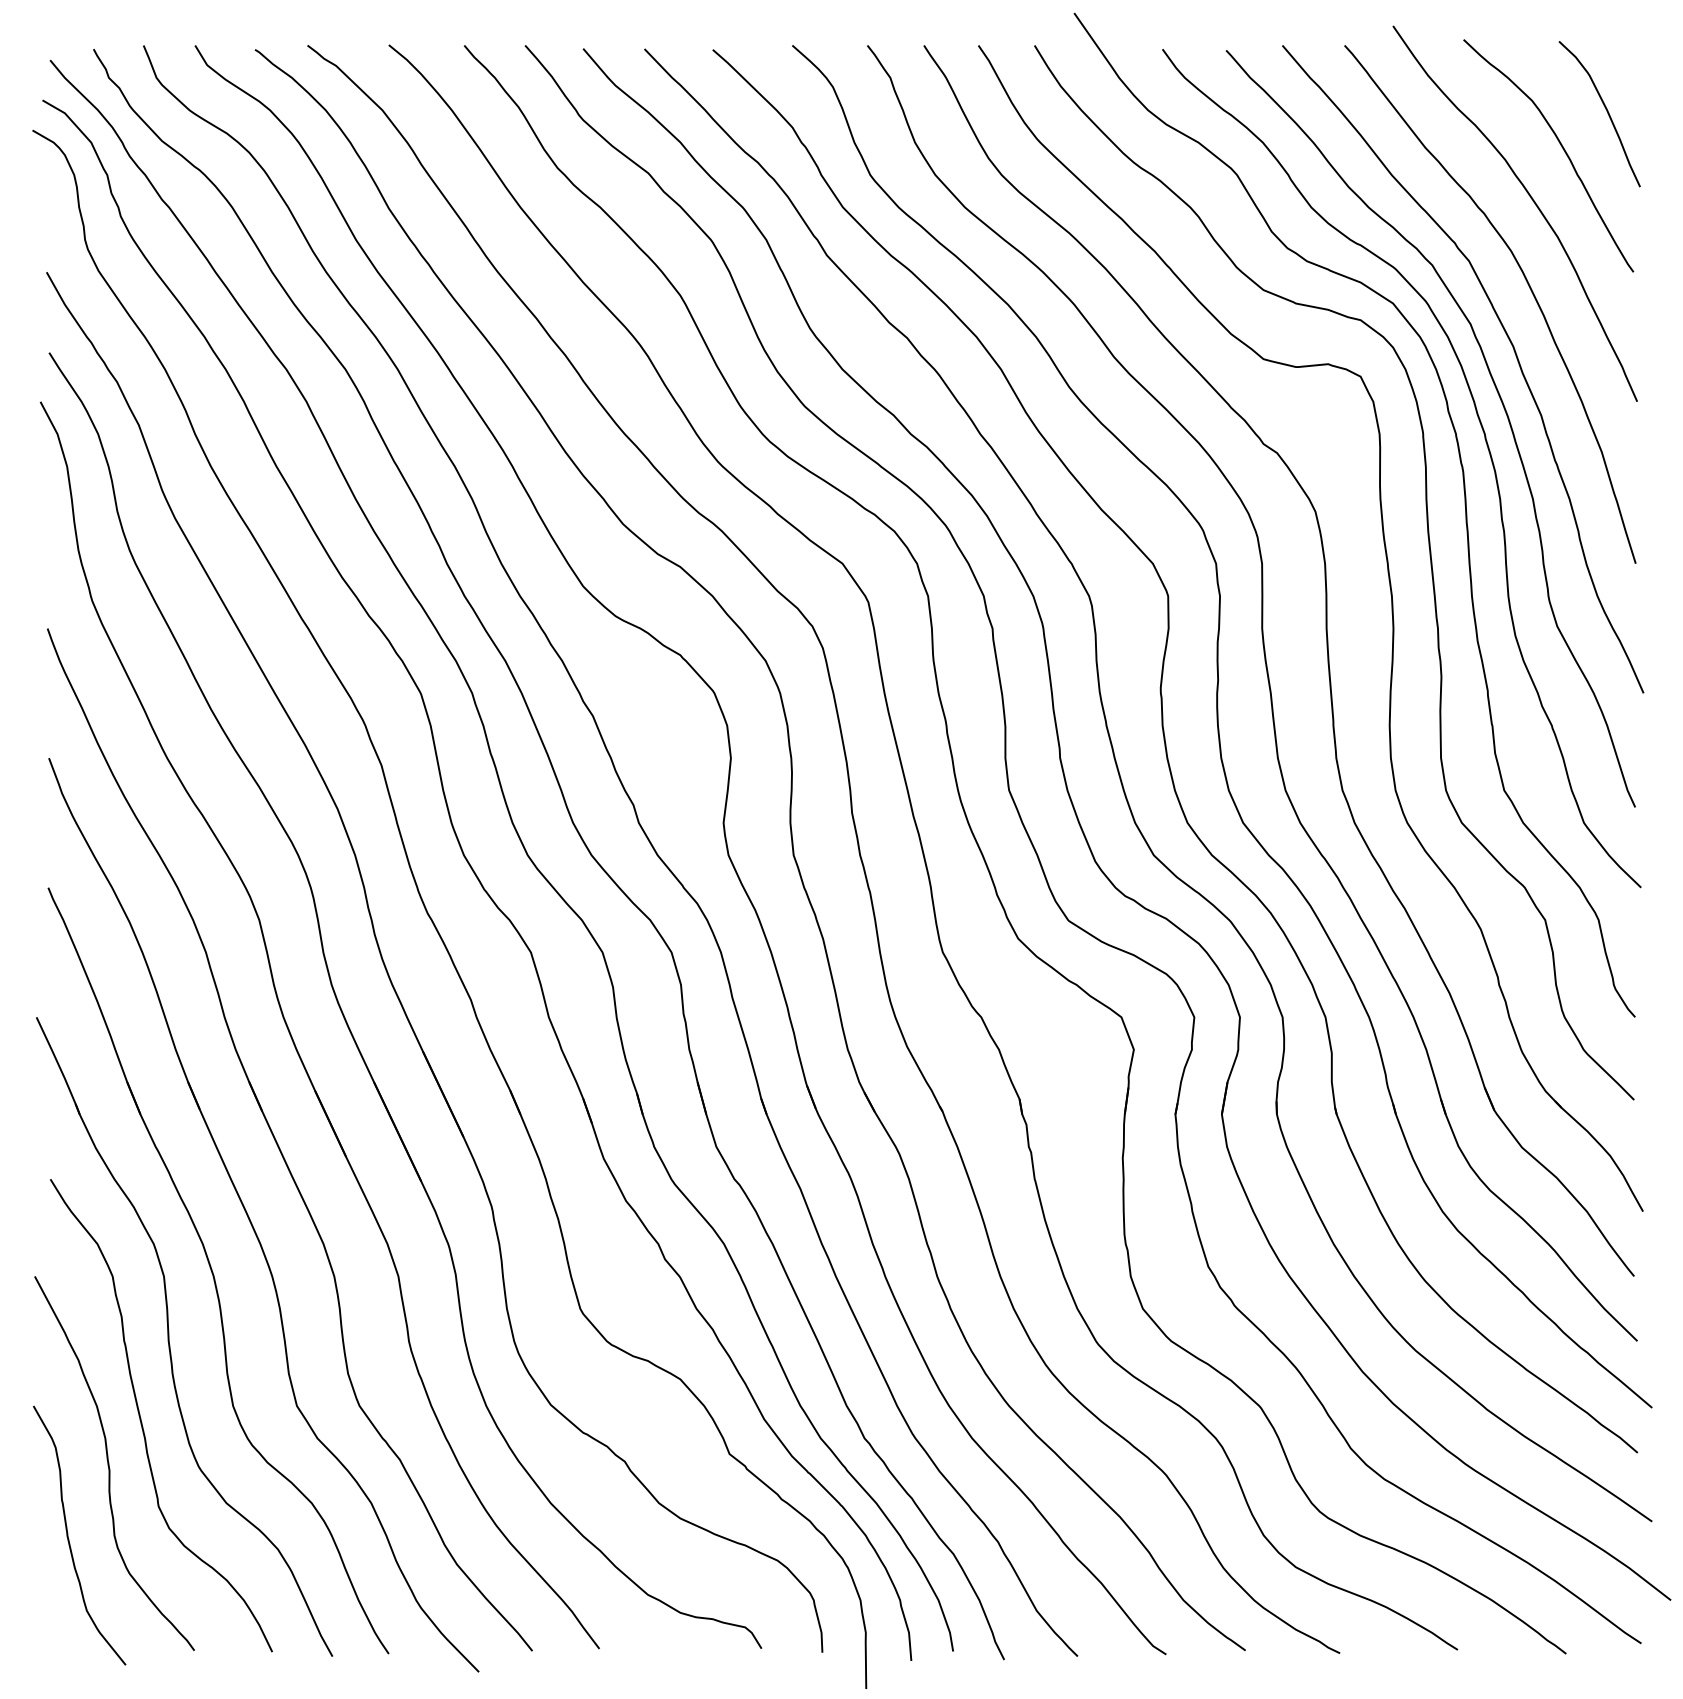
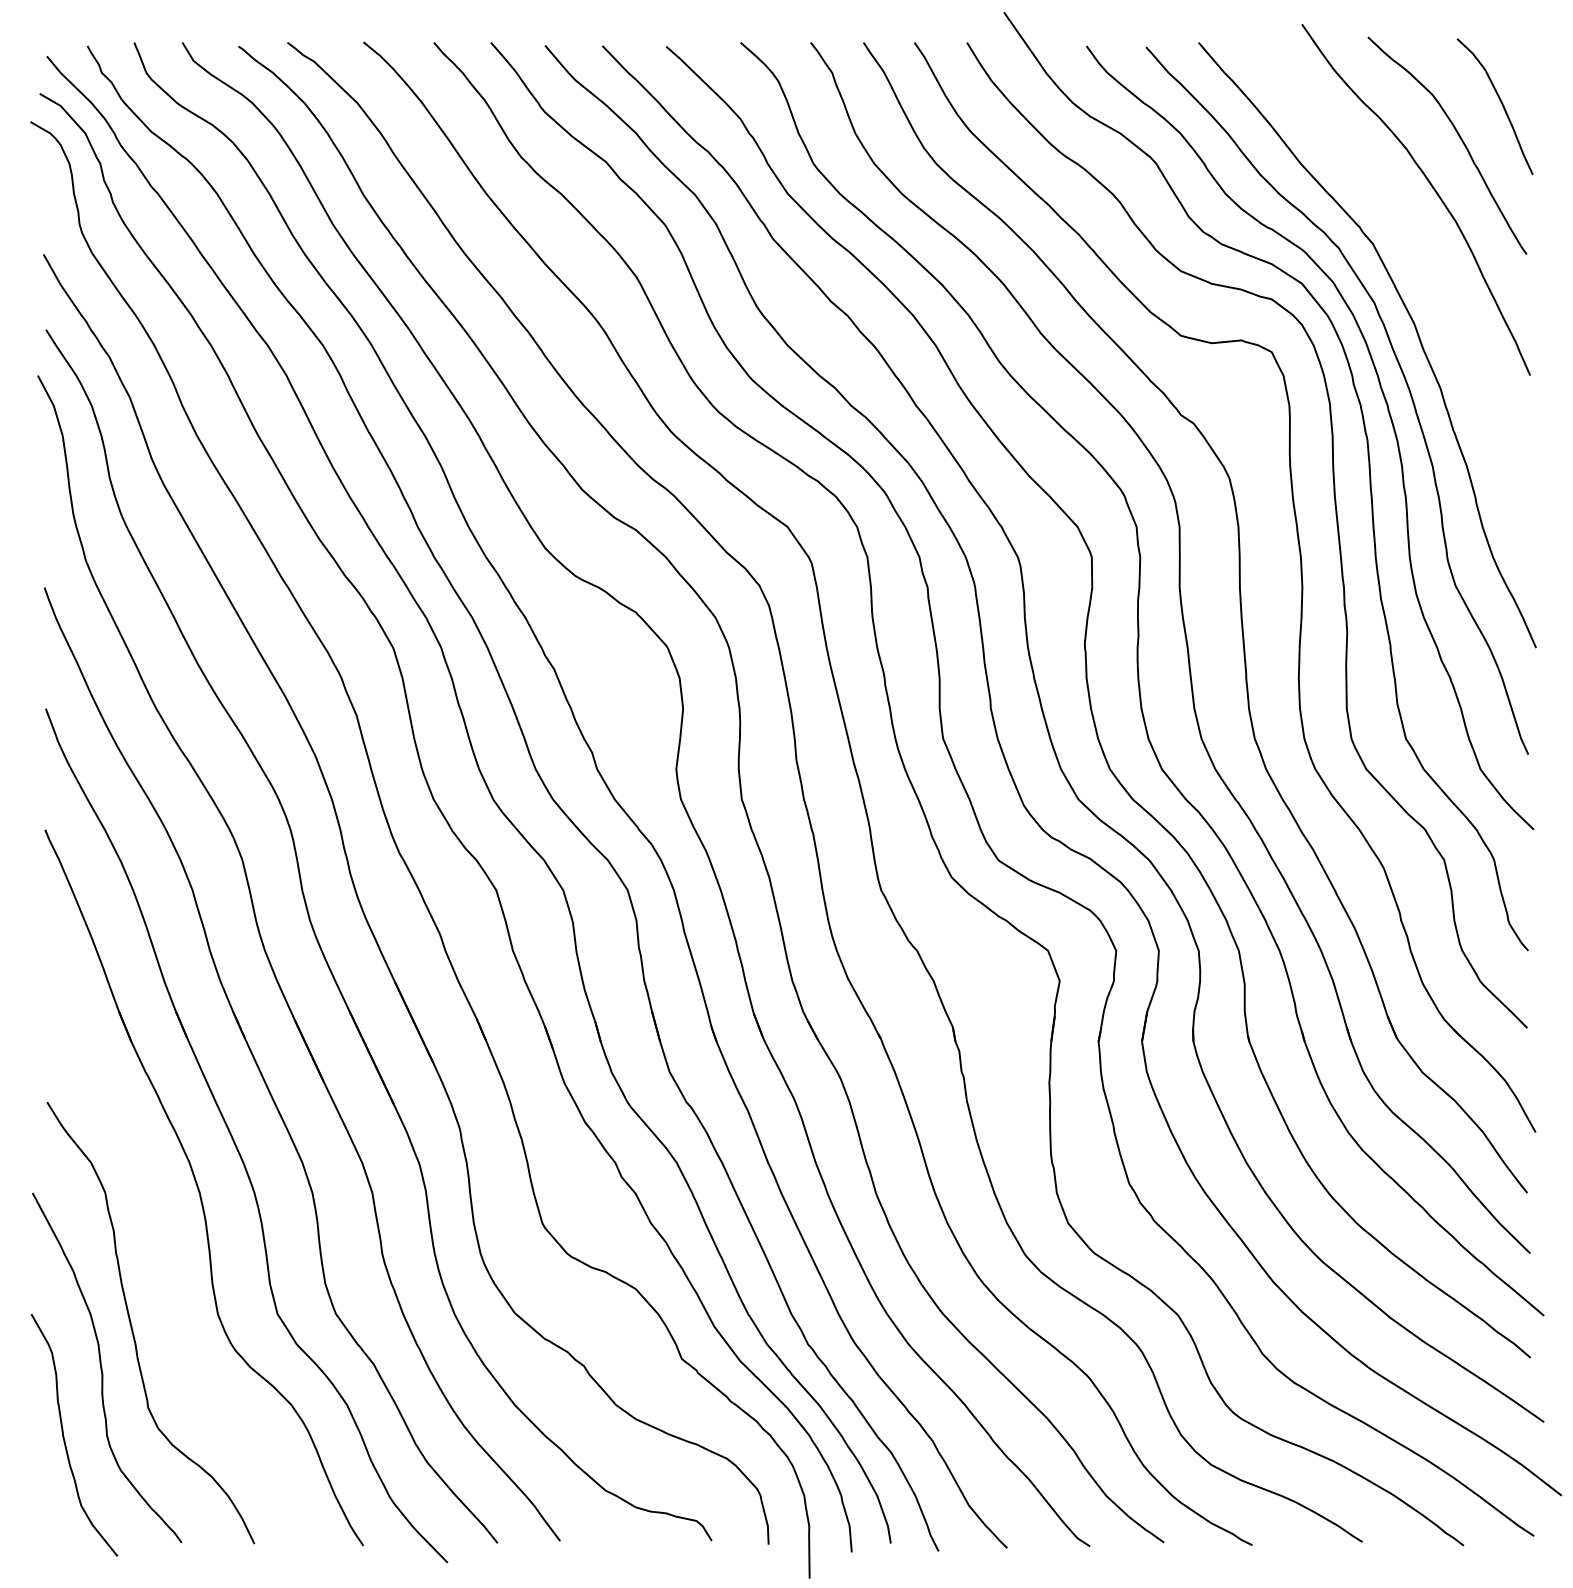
curve: (1528, 286) -> (1428, 267), removed
part: (169, 1336) -> (158, 1249), removed

